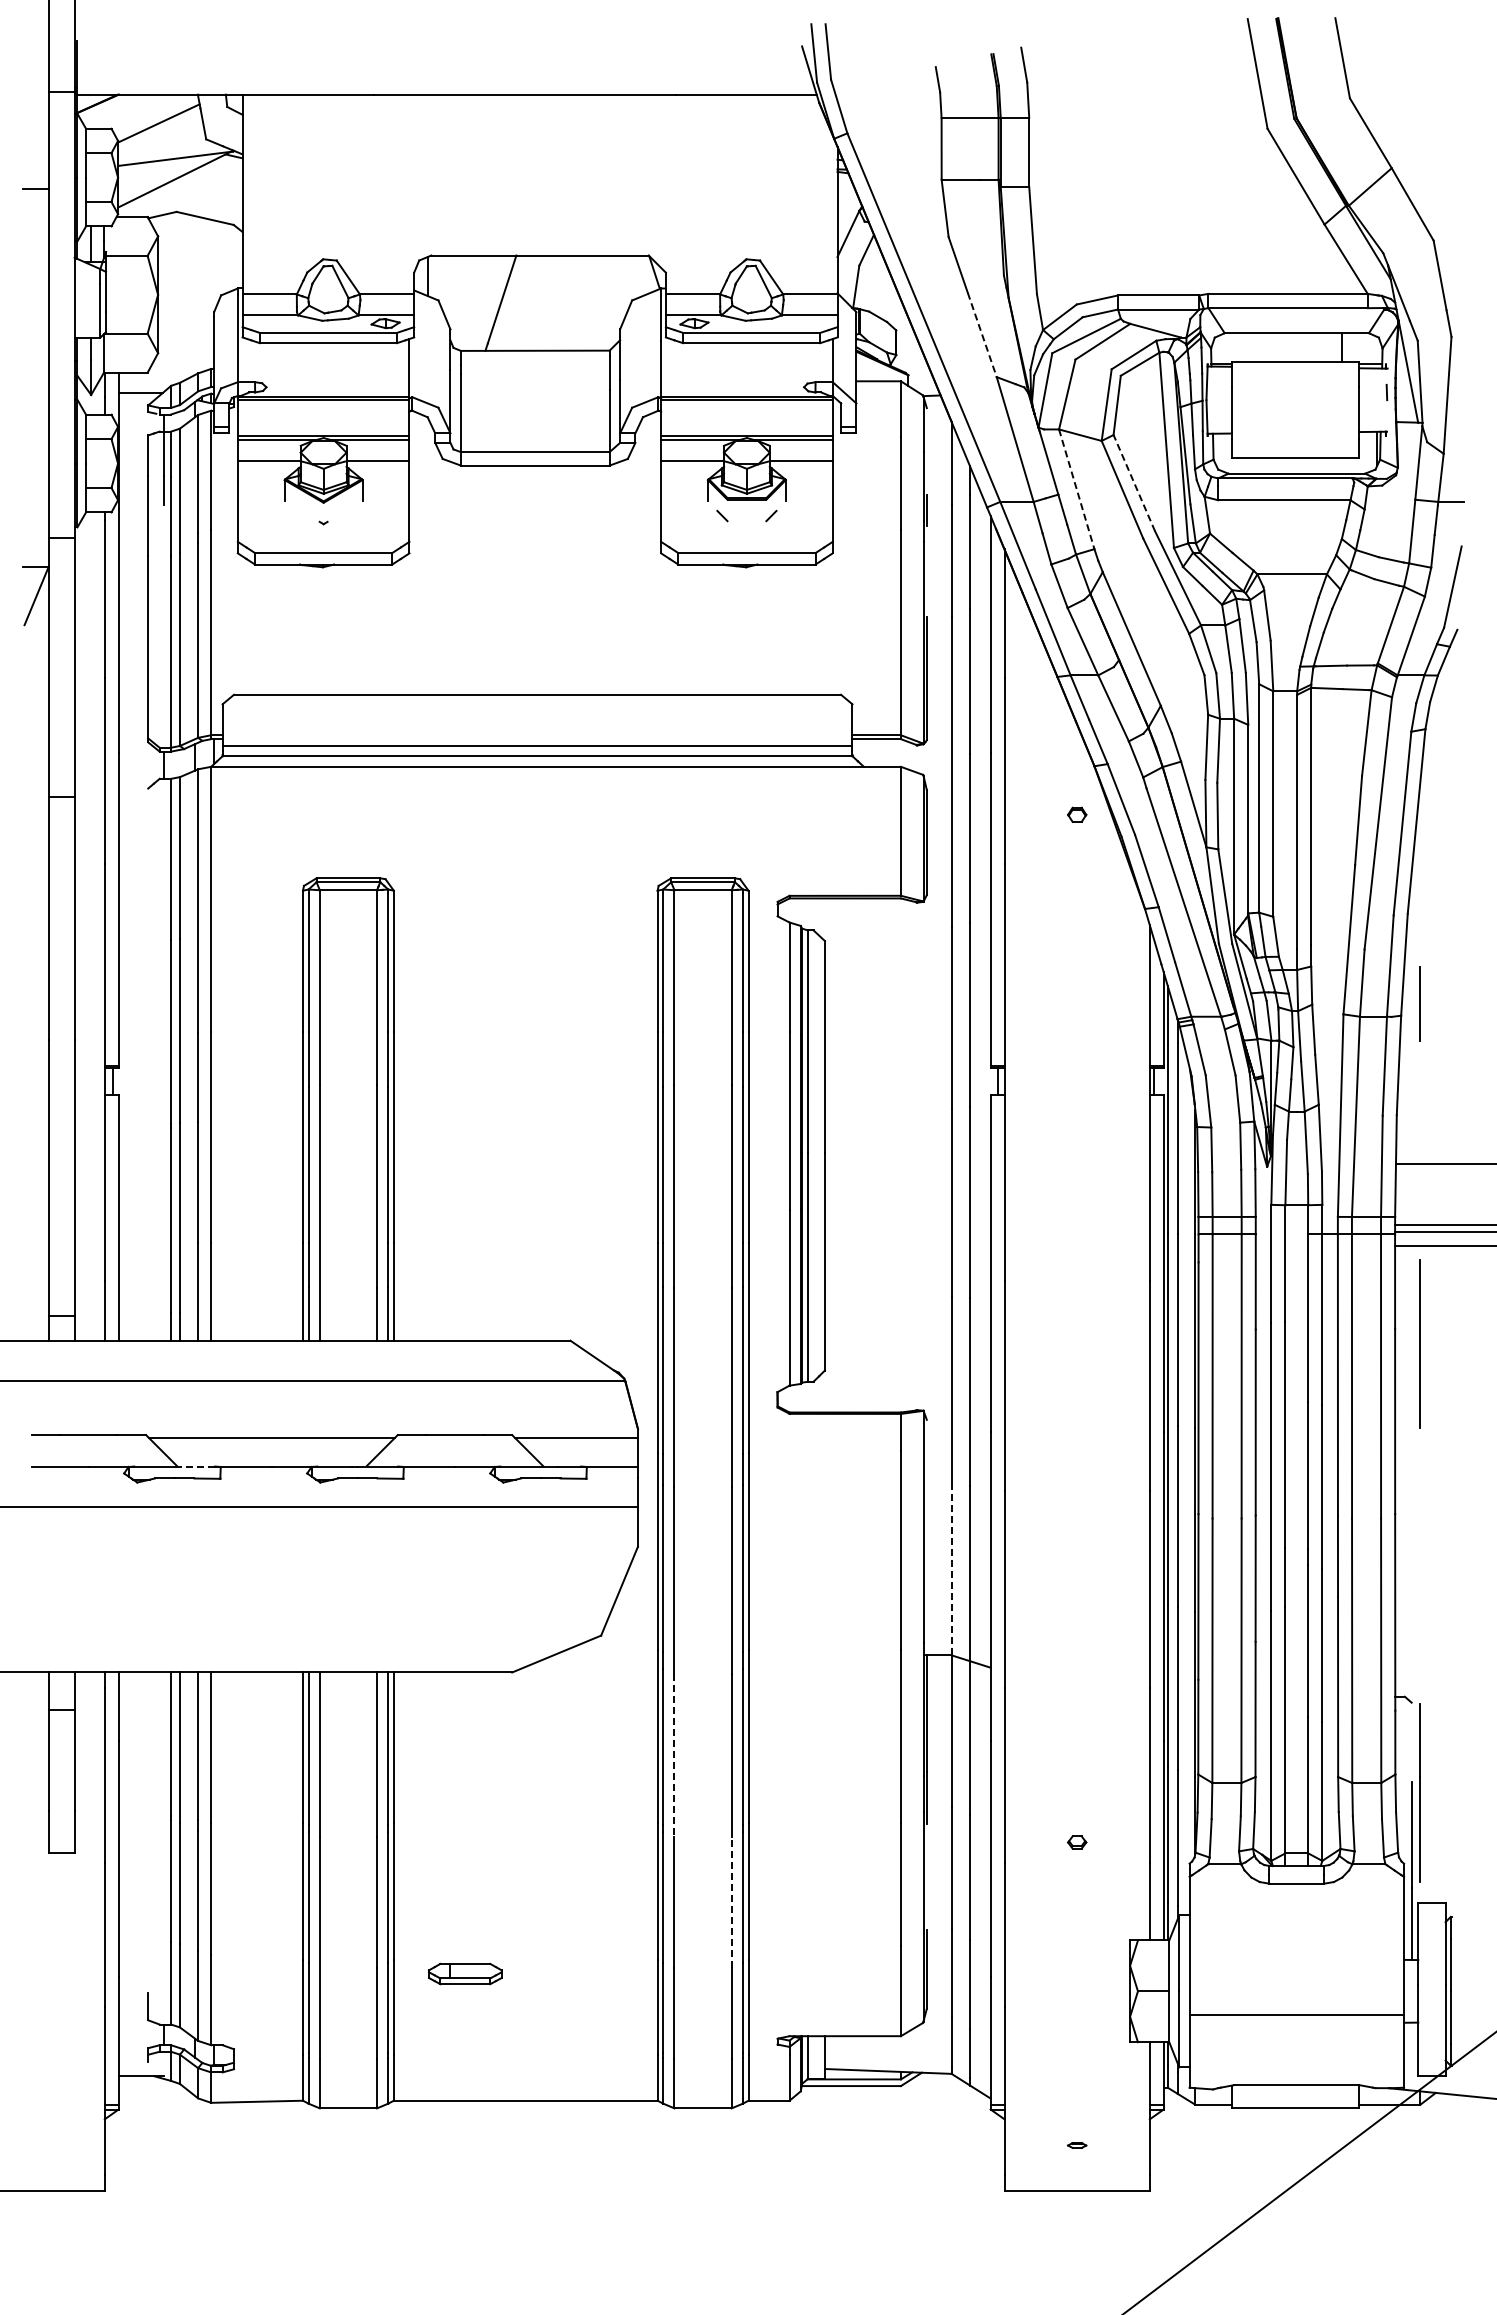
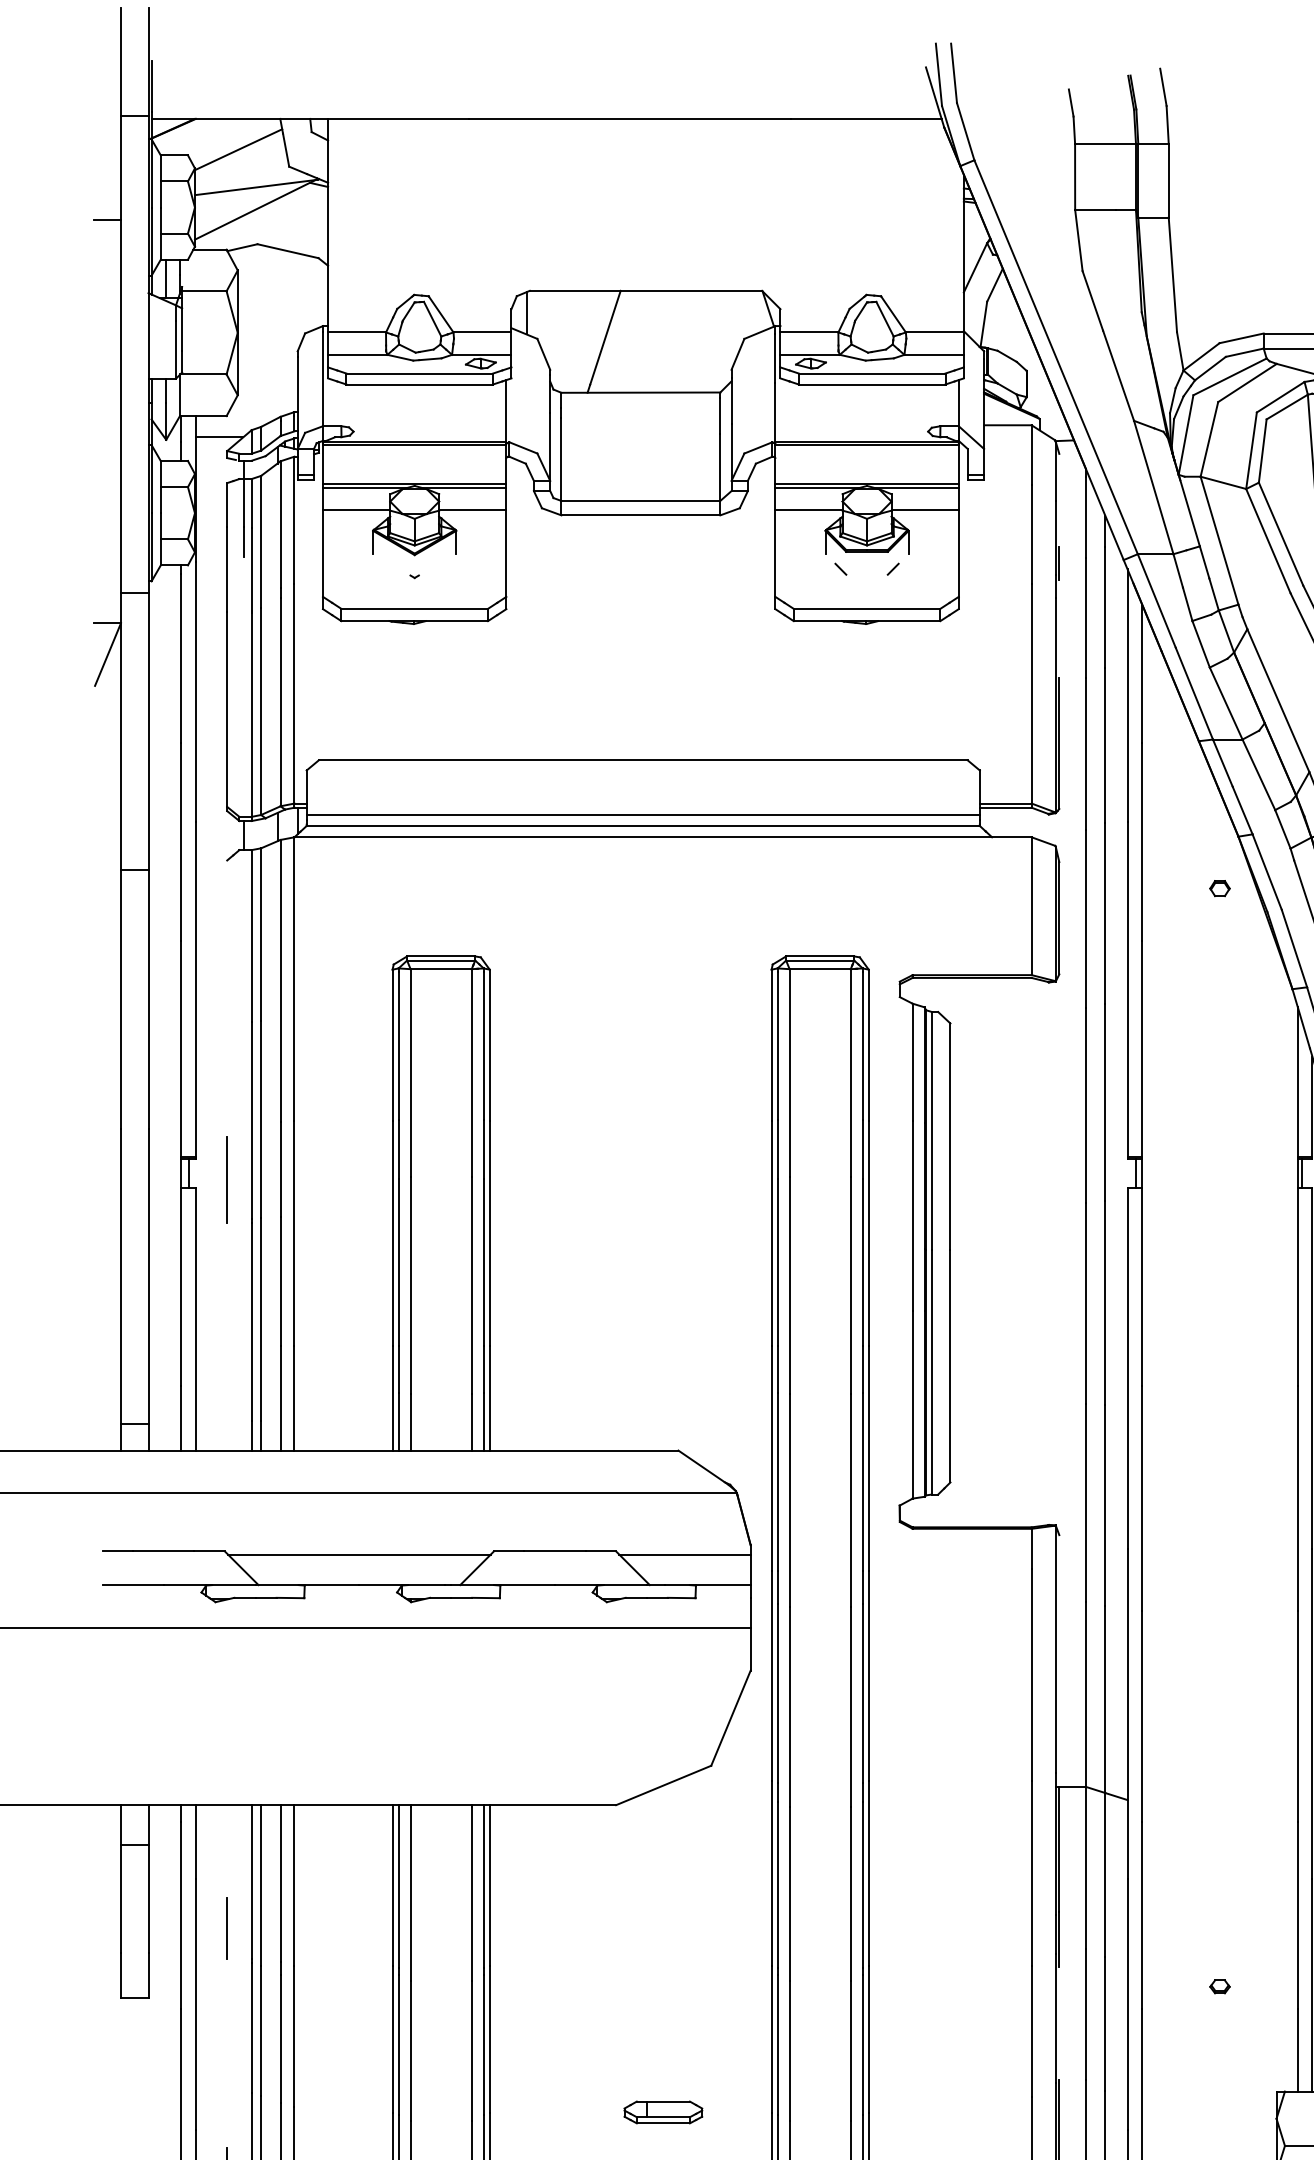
line: (982, 335) -> (1118, 376), dashed -> solid
line: (1134, 482) -> (1281, 533), dashed -> solid
line: (1076, 489) -> (1219, 540), dashed -> solid
line: (148, 1087) -> (227, 1179), added
line: (195, 1466) -> (277, 1585), dashed -> solid
line: (951, 1568) -> (1085, 1694), dashed -> solid
line: (674, 1755) -> (789, 1893), dashed -> solid
line: (147, 1787) -> (226, 1928), added
line: (731, 1901) -> (850, 2049), dashed -> solid
part: (465, 1973) -> (663, 2111), moved

